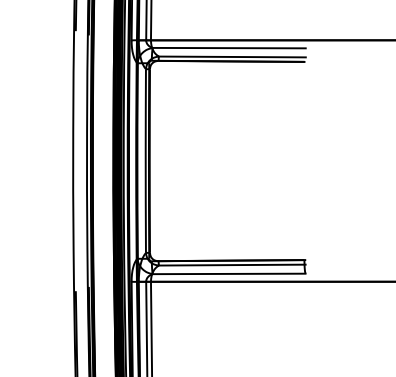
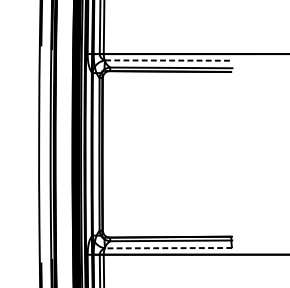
line: (229, 48) -> (169, 60), solid -> dashed
line: (228, 273) -> (168, 247), solid -> dashed

